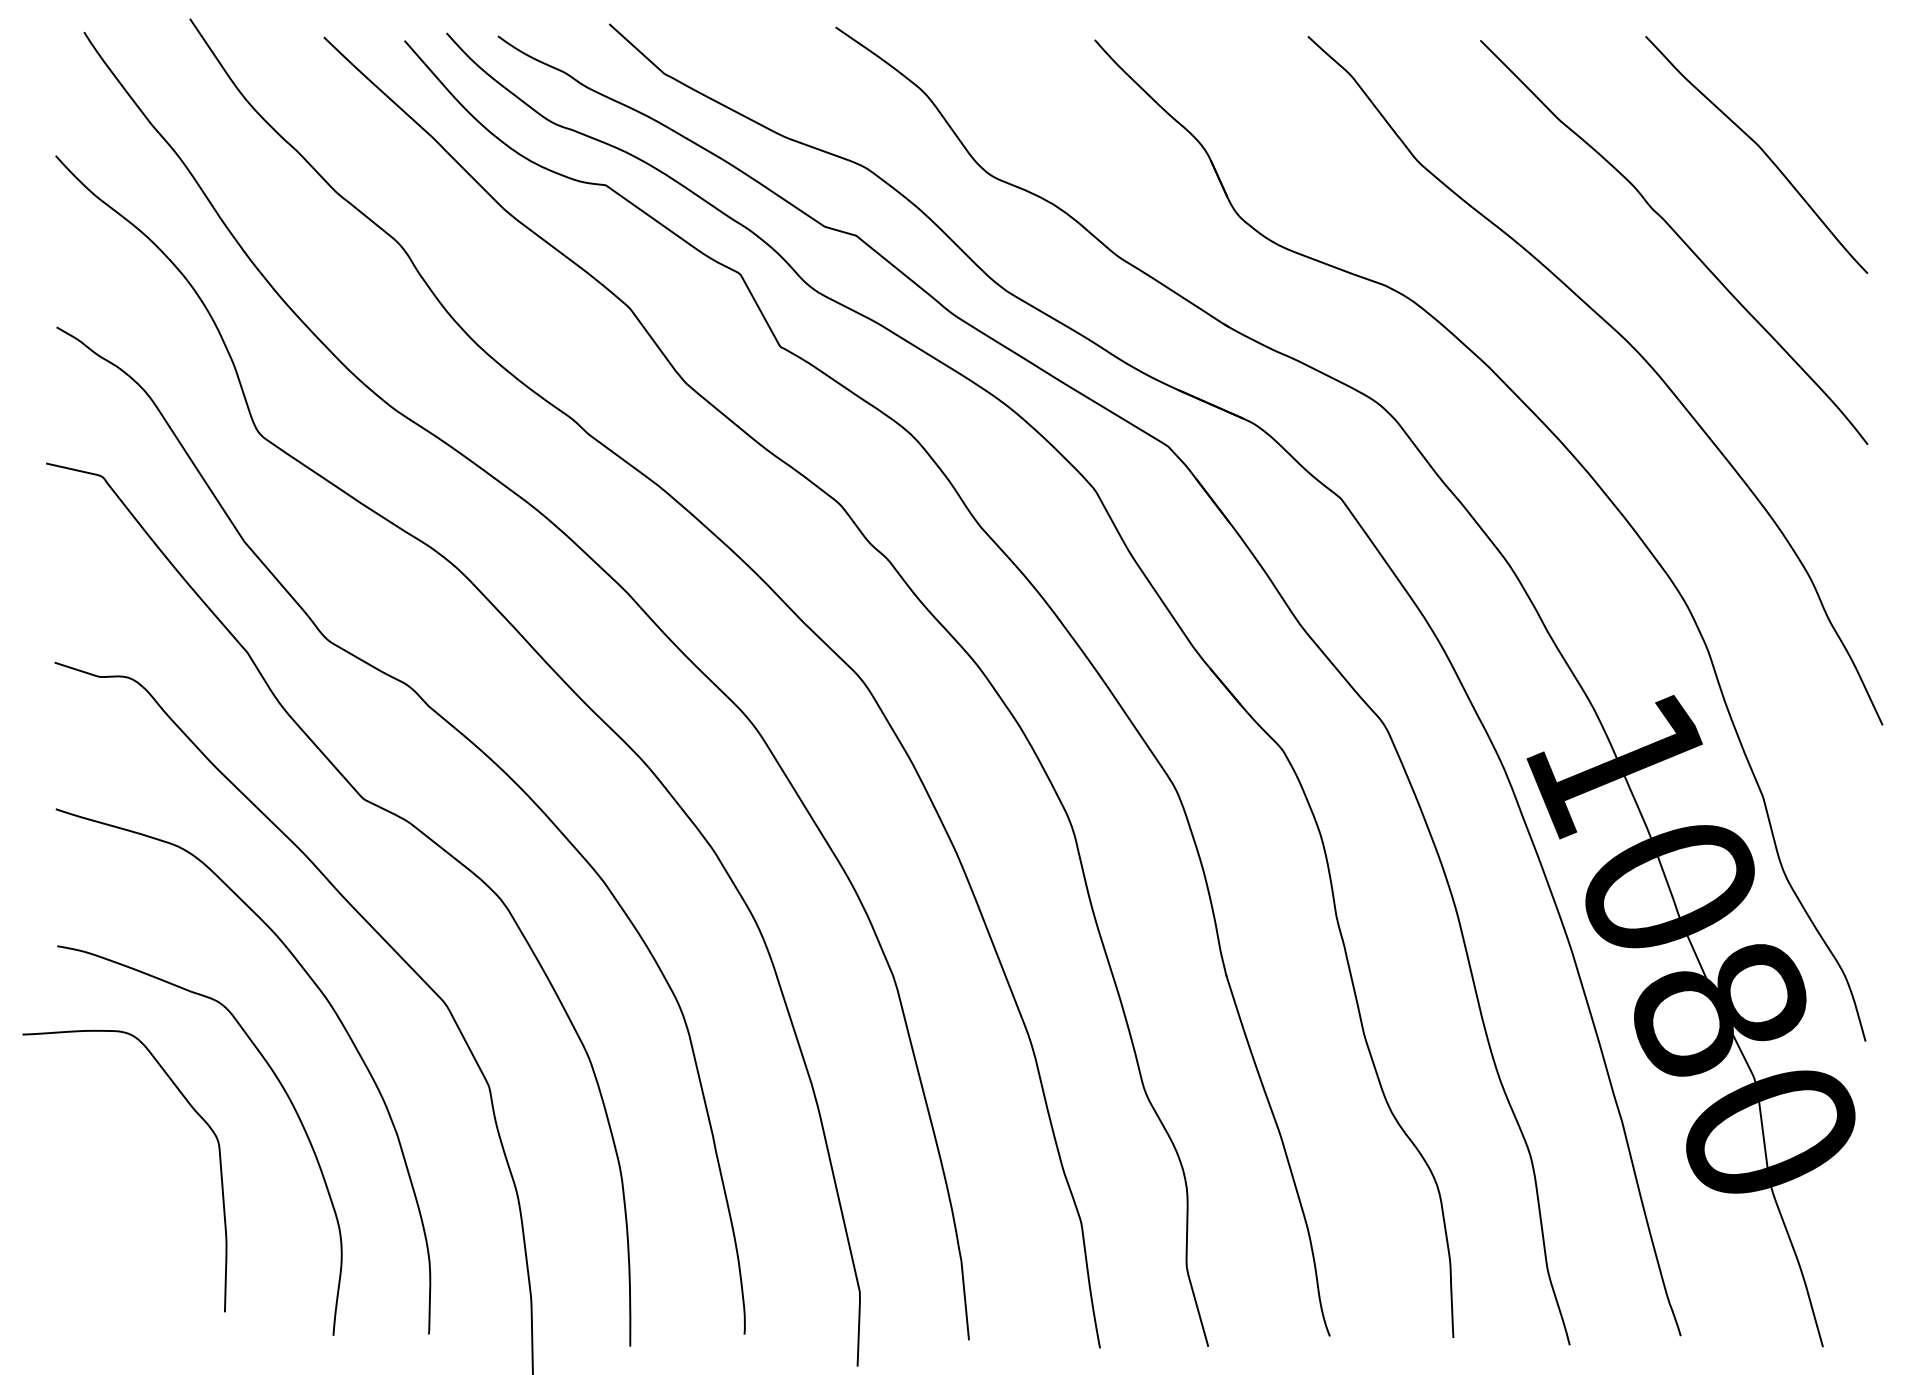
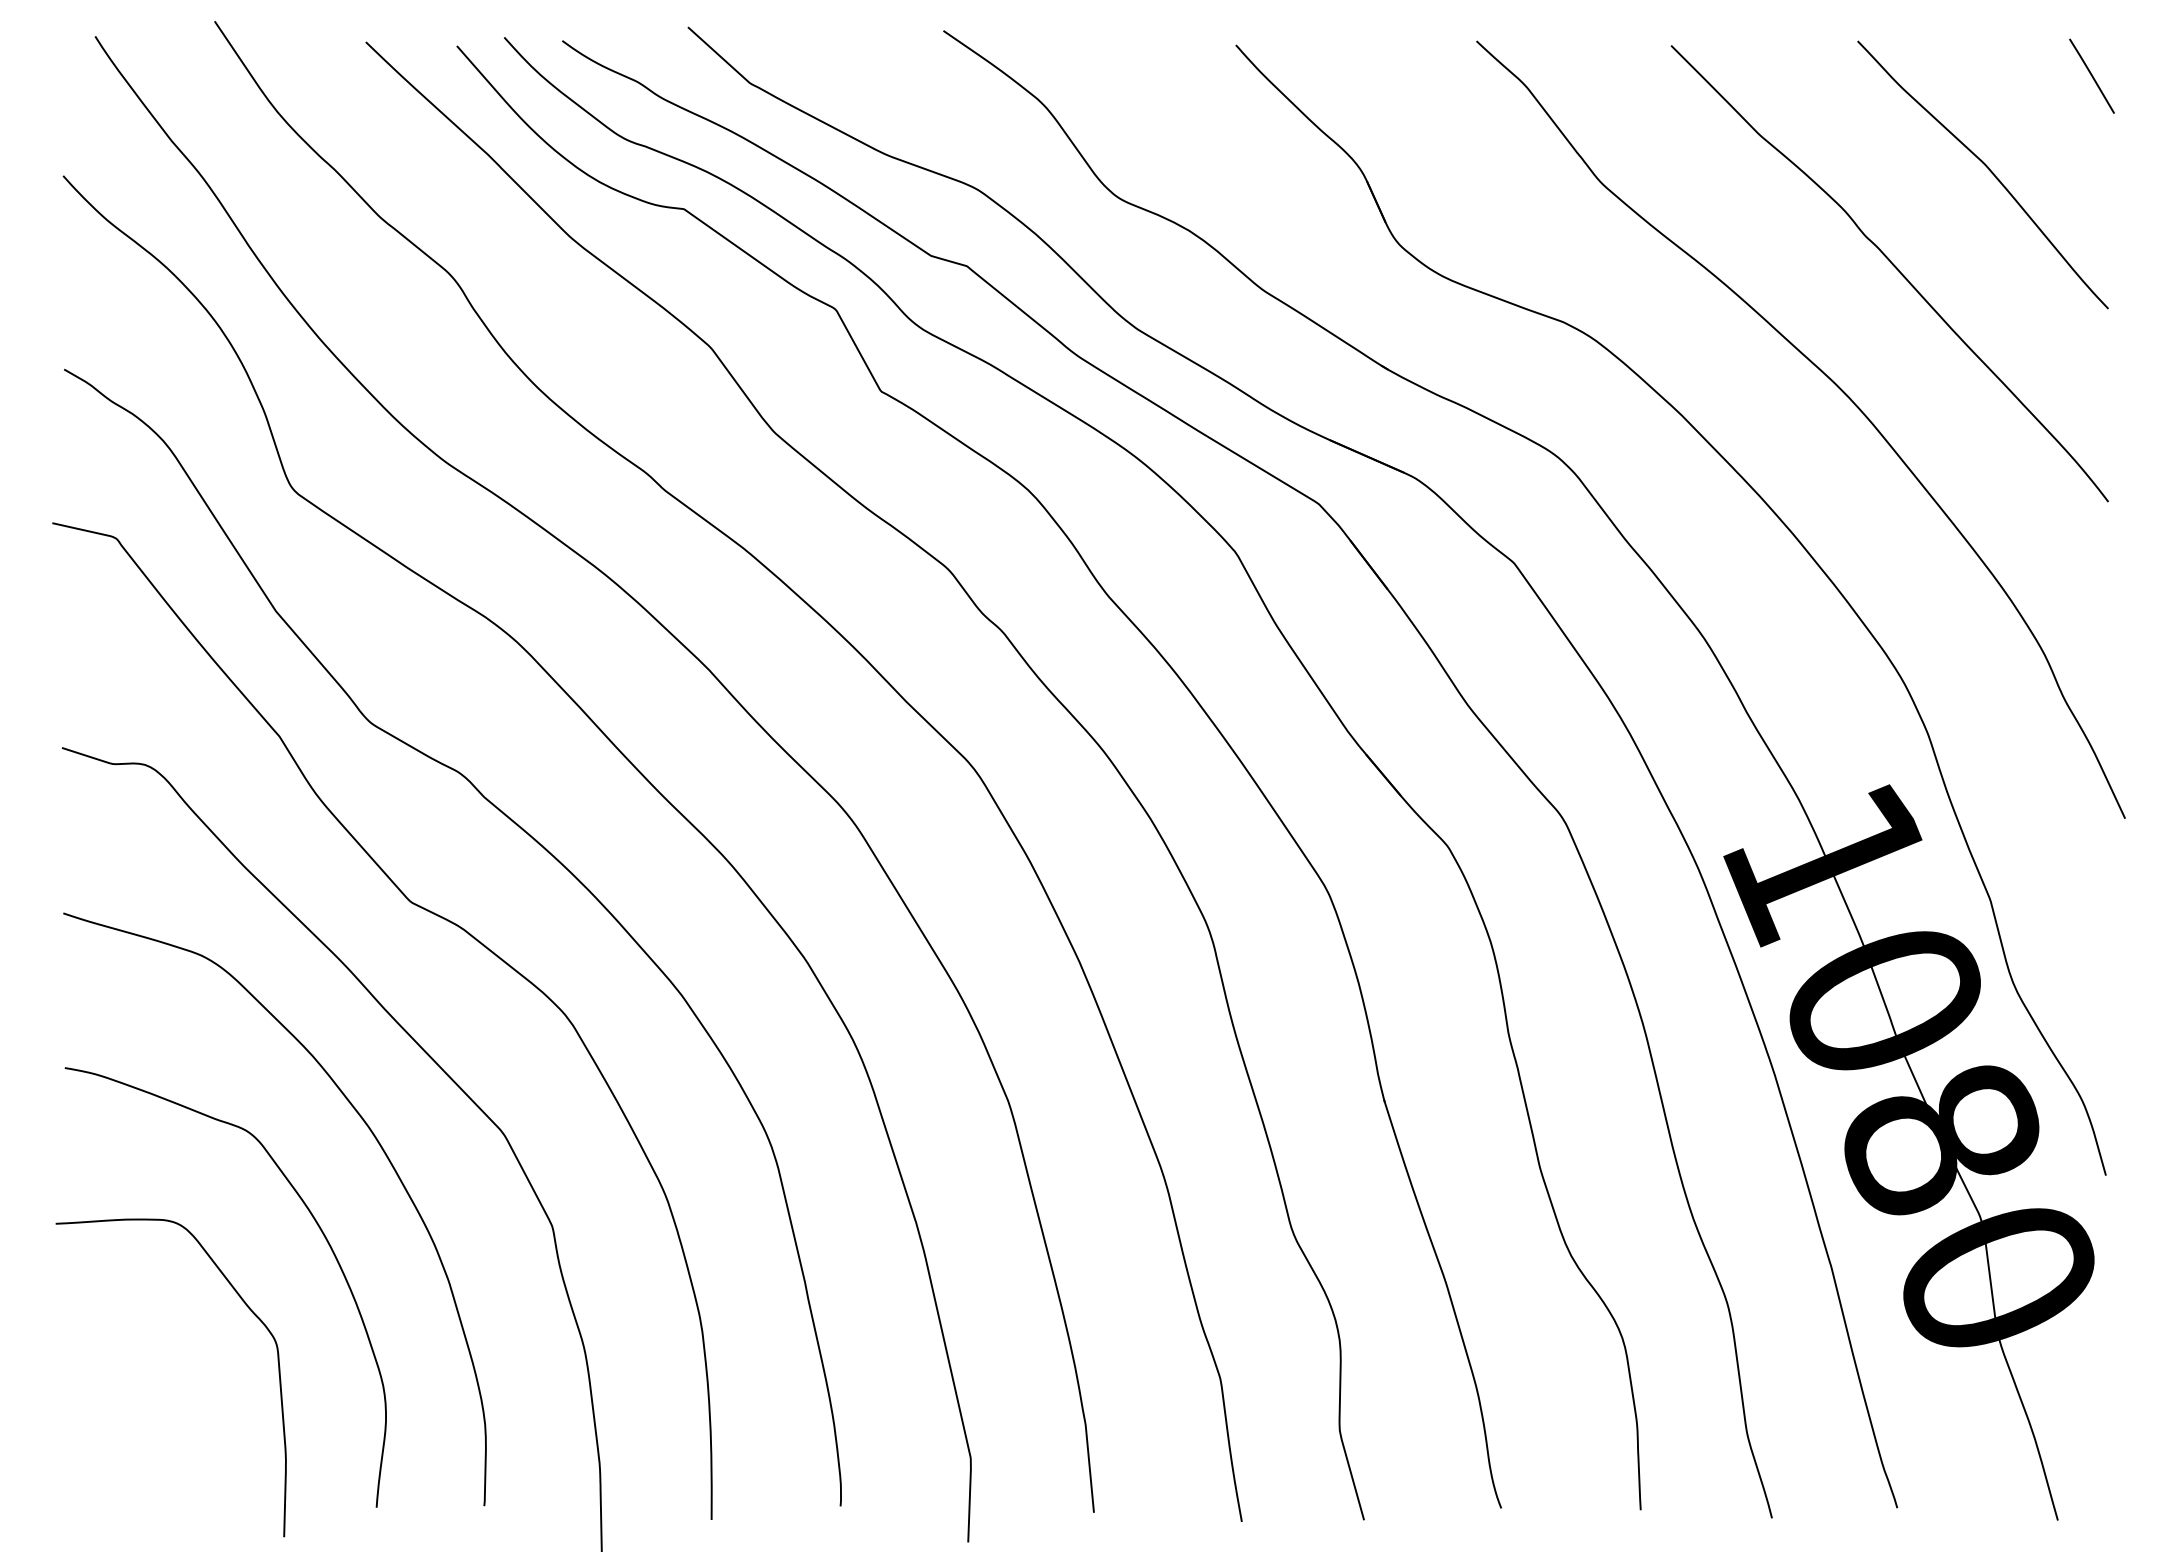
line: (1852, 66) -> (2091, 75), added
curve: (195, 1113) -> (251, 1312), moved

